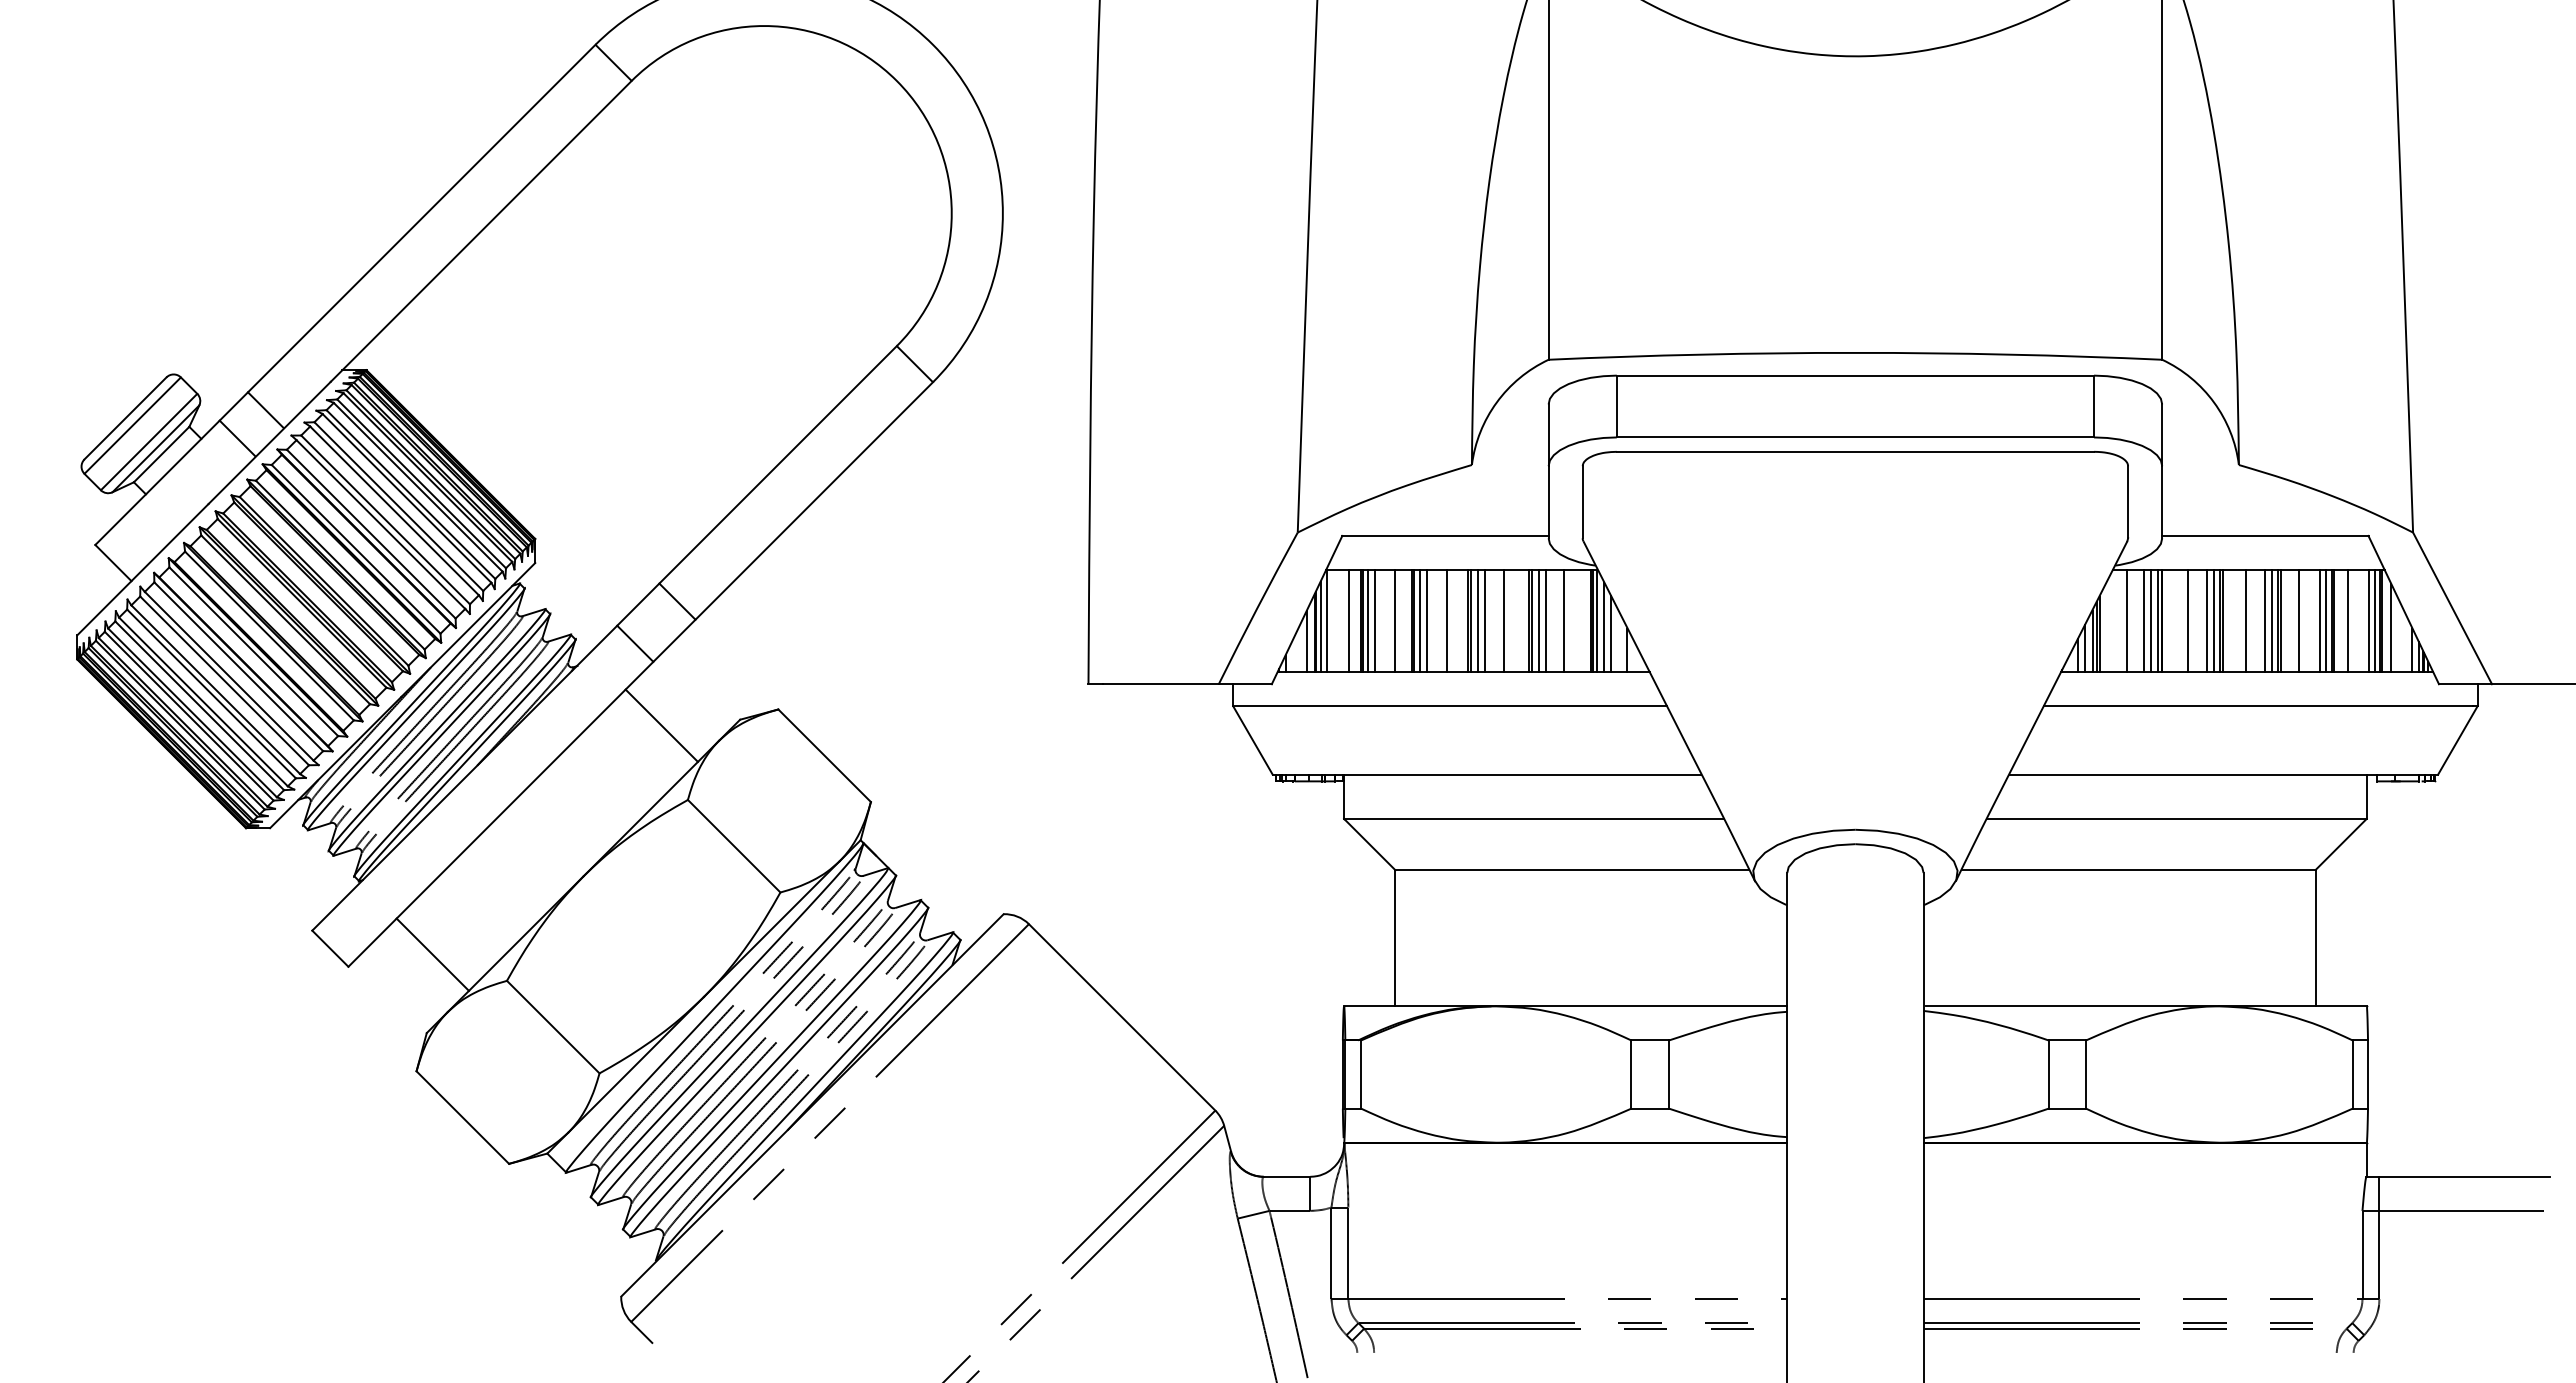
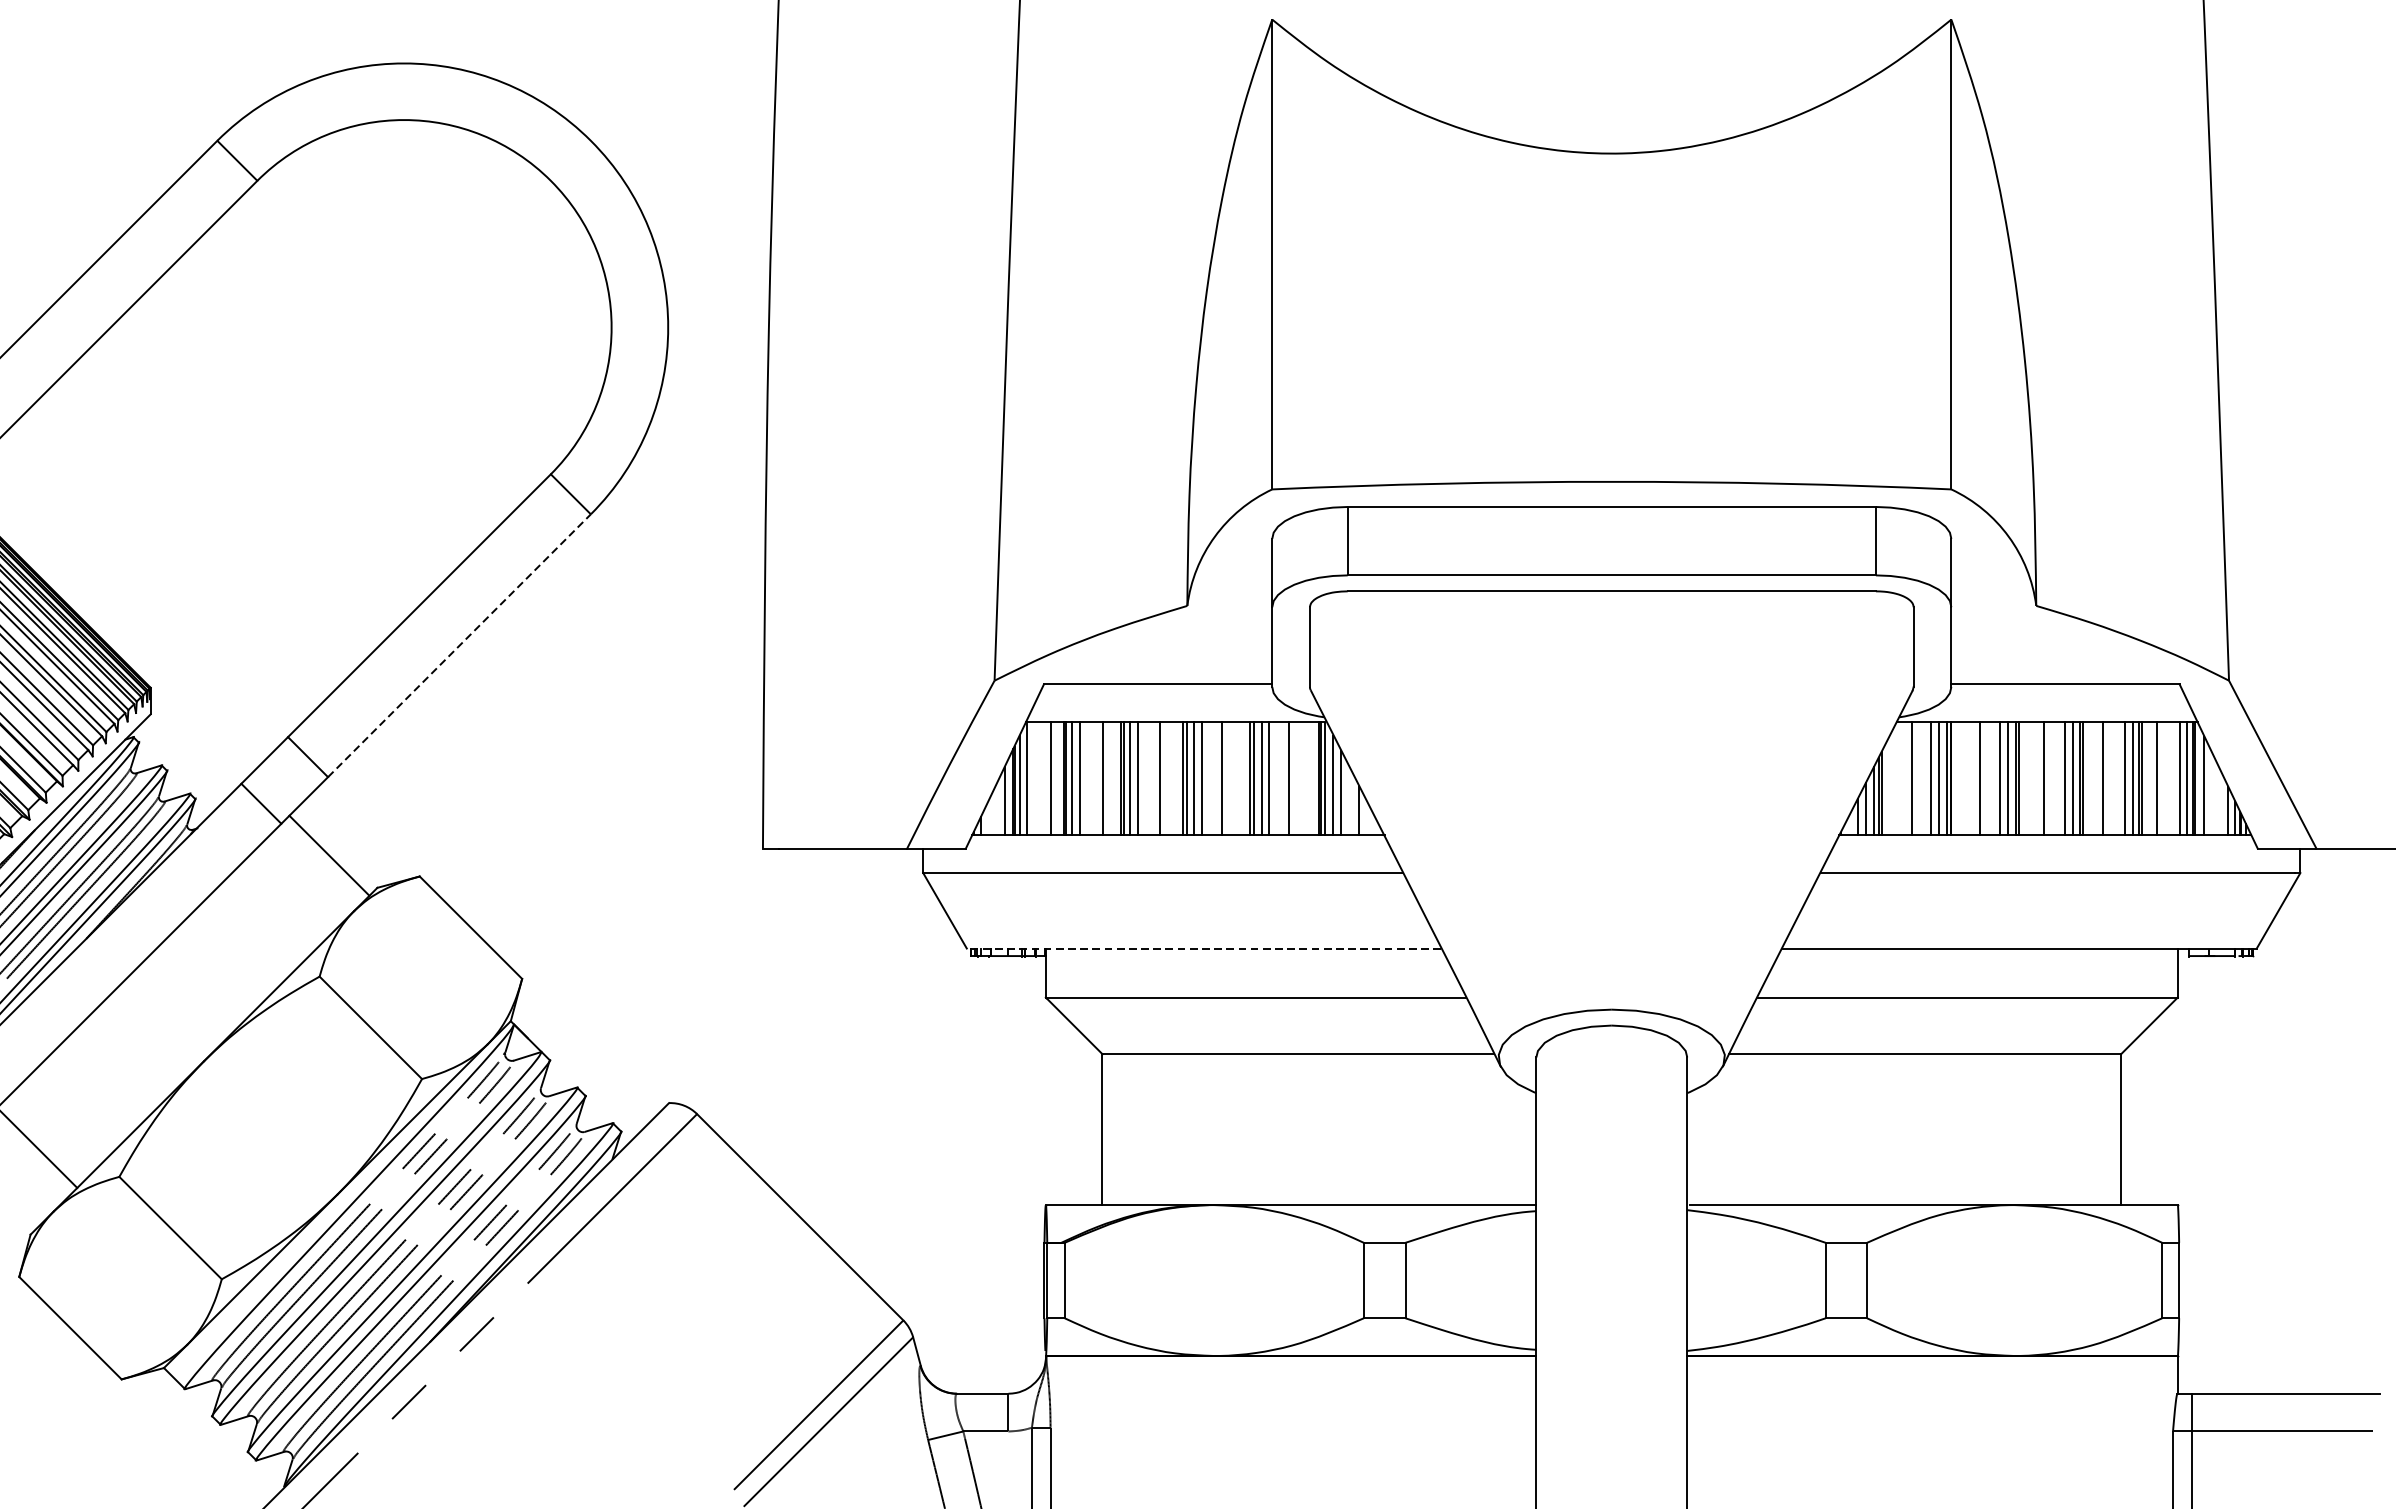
line: (814, 501) -> (459, 646), solid -> dashed
line: (661, 725) -> (329, 855), moved
line: (1486, 774) -> (1203, 948), solid -> dashed

